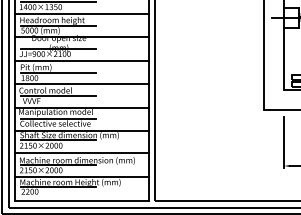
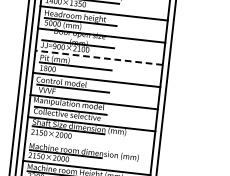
line: (81, 60) -> (98, 57), solid -> dashed
line: (81, 152) -> (88, 144), removed

